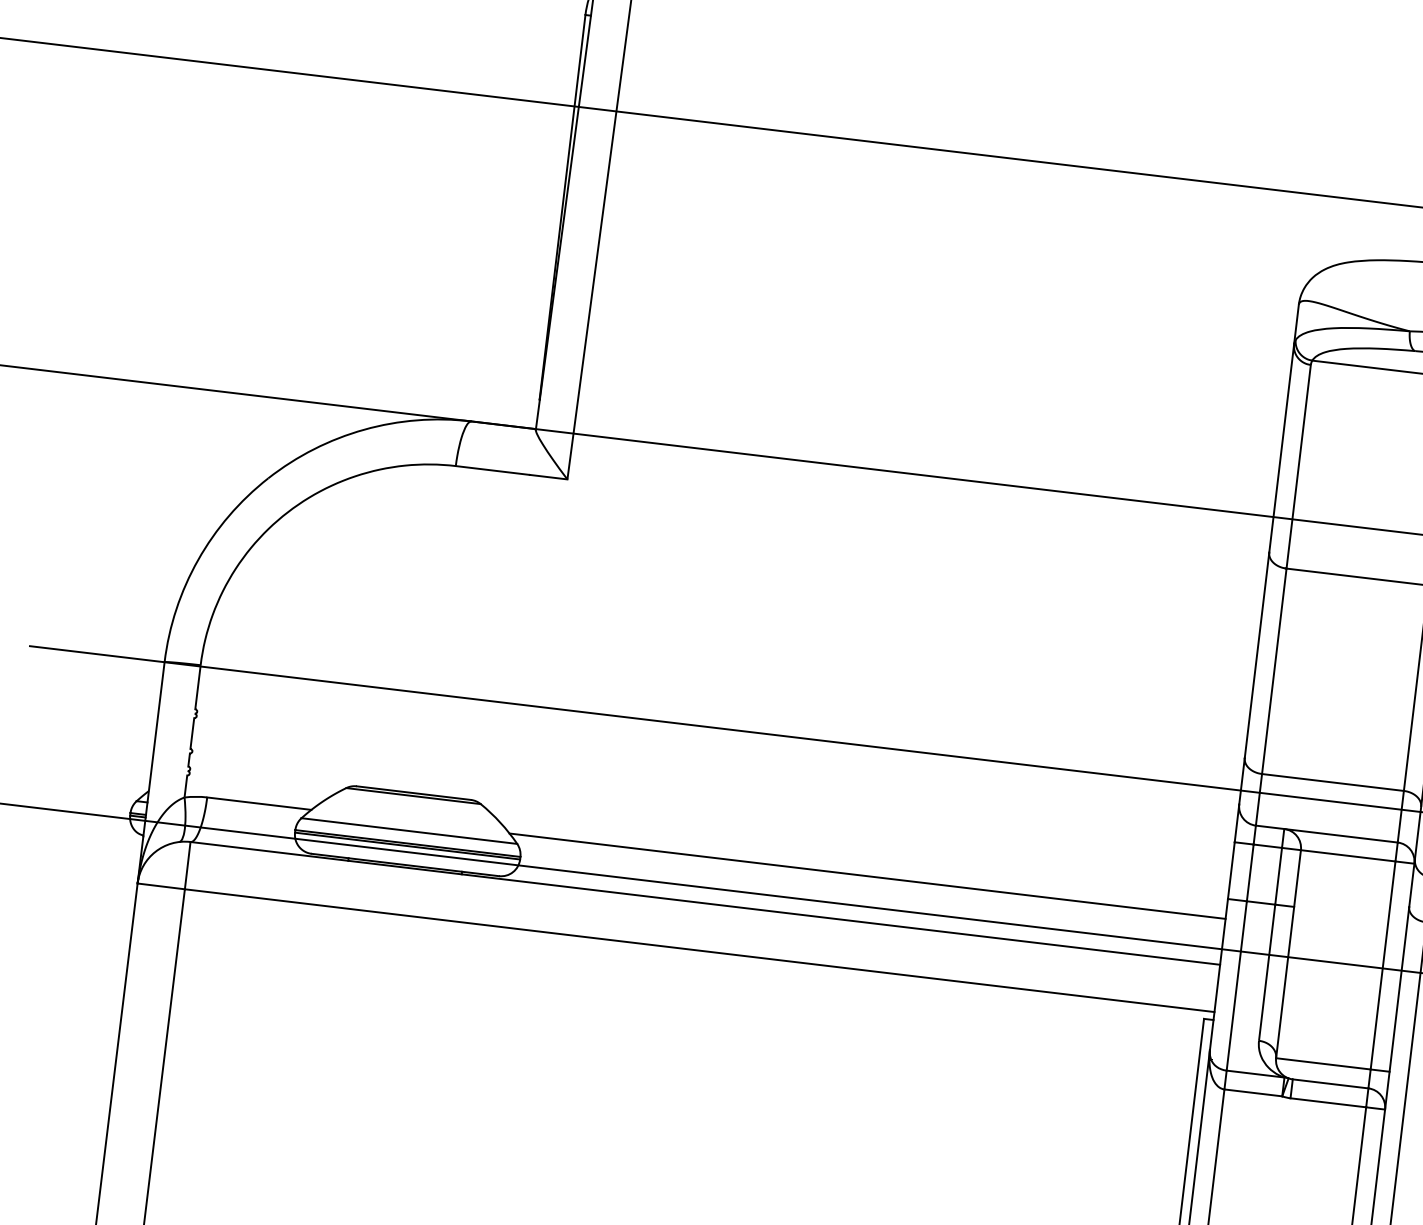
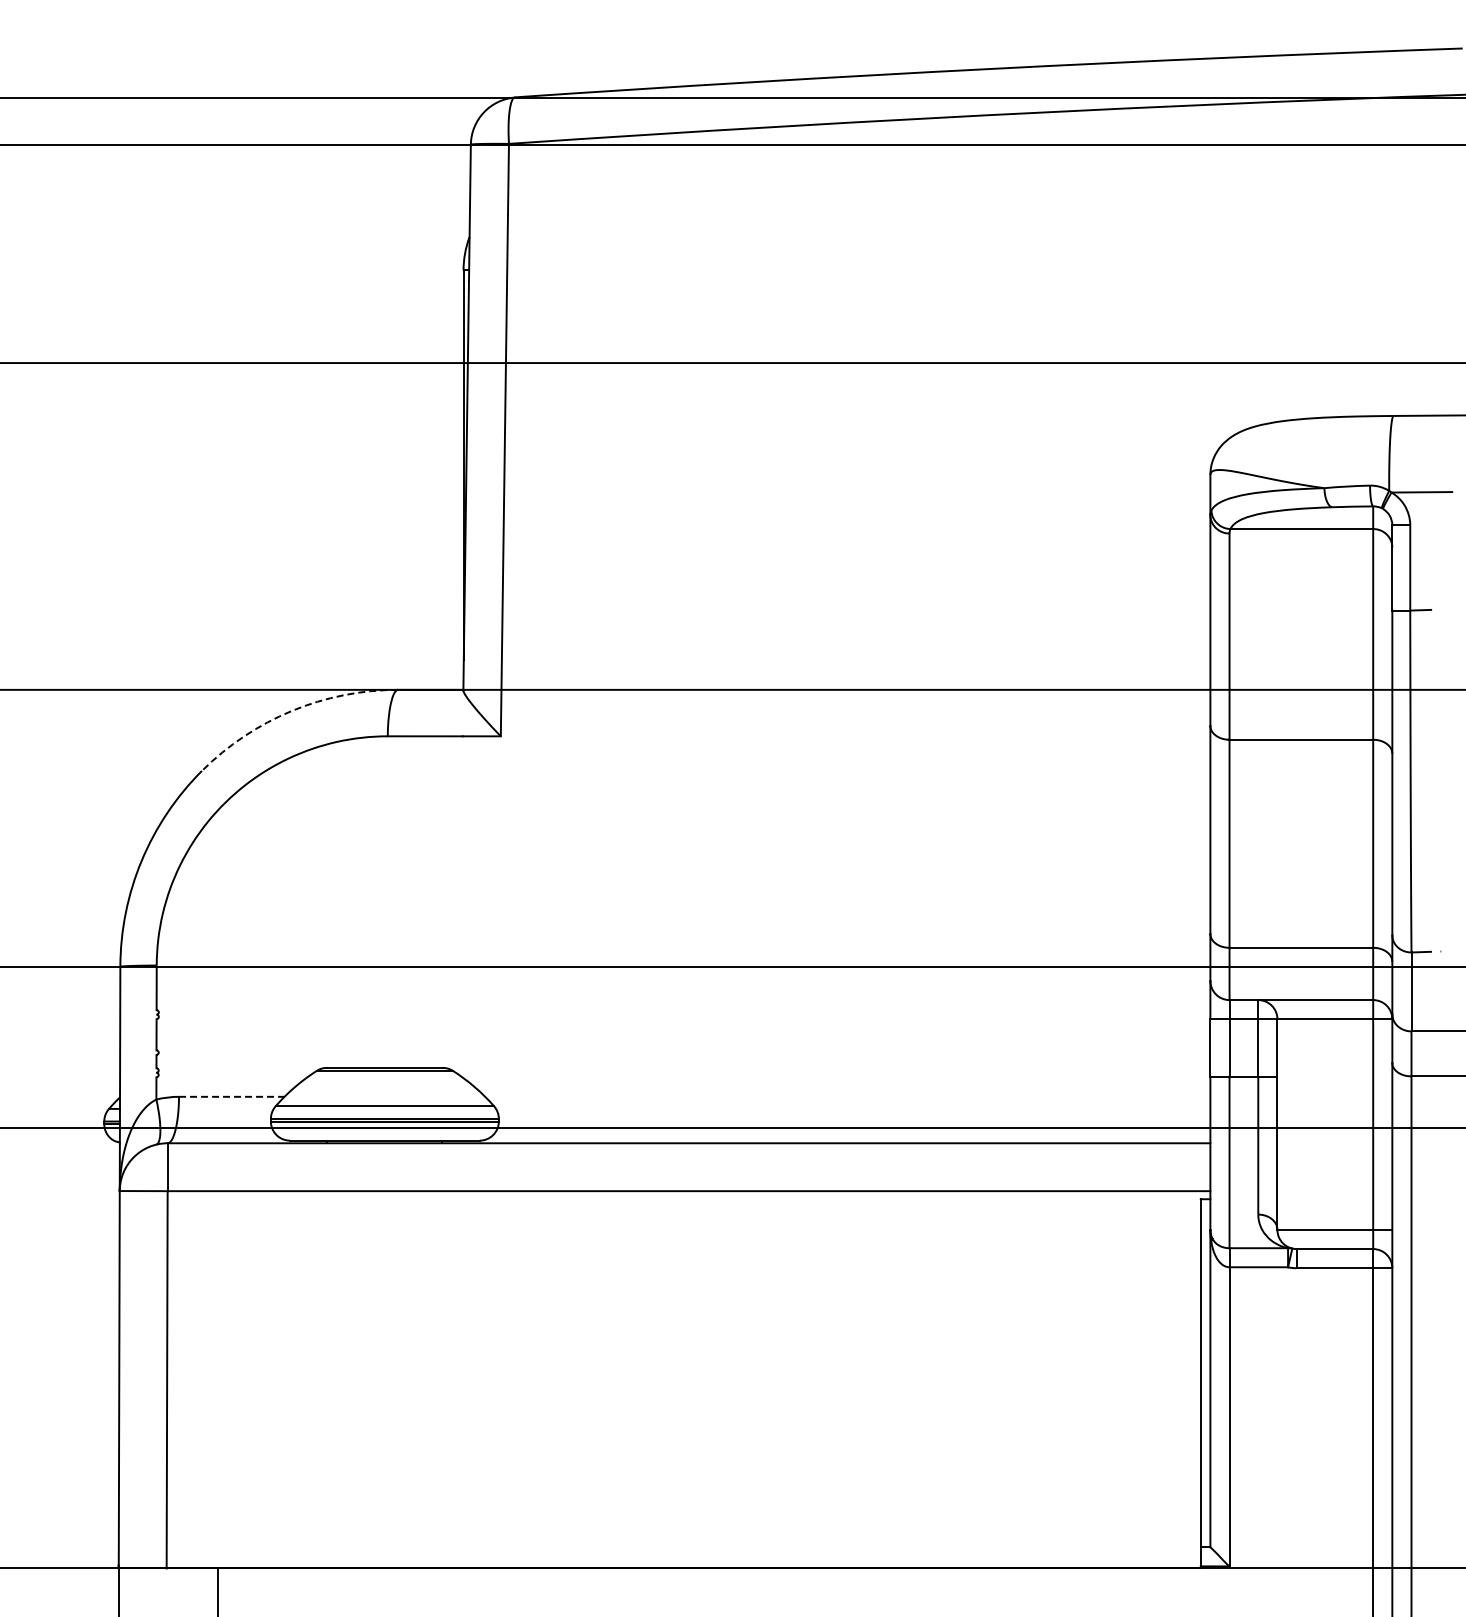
arc: (364, 429) -> (292, 710), solid -> dashed
line: (259, 803) -> (231, 1096), solid -> dashed
line: (867, 875) -> (847, 1096), removed

